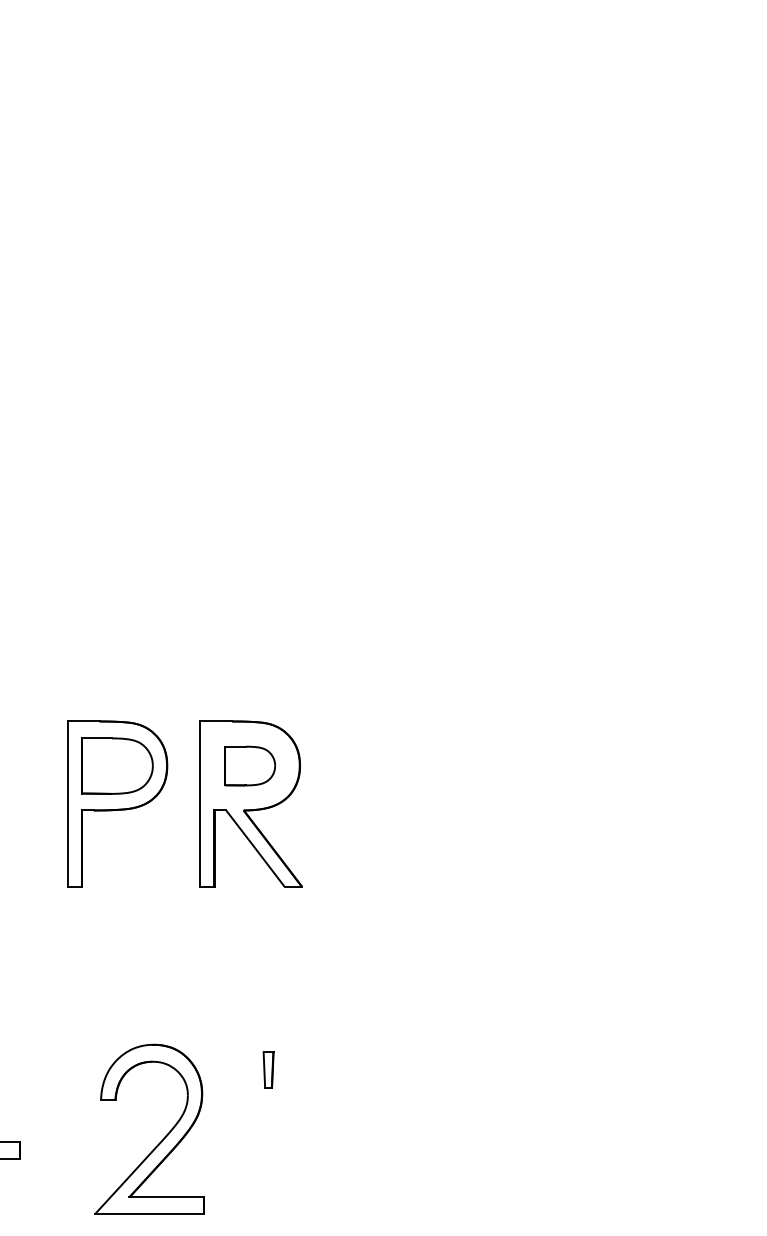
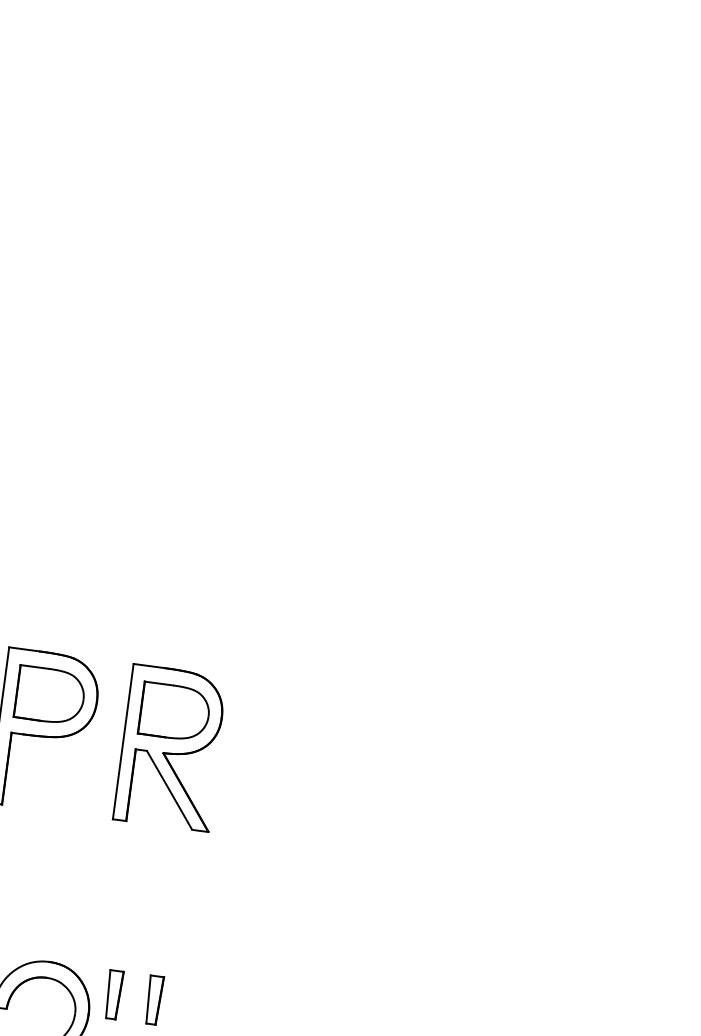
part: (249, 765) -> (174, 711), size x1.43
part: (225, 1069) -> (113, 994), added
part: (268, 1069) -> (154, 999), size x1.43

